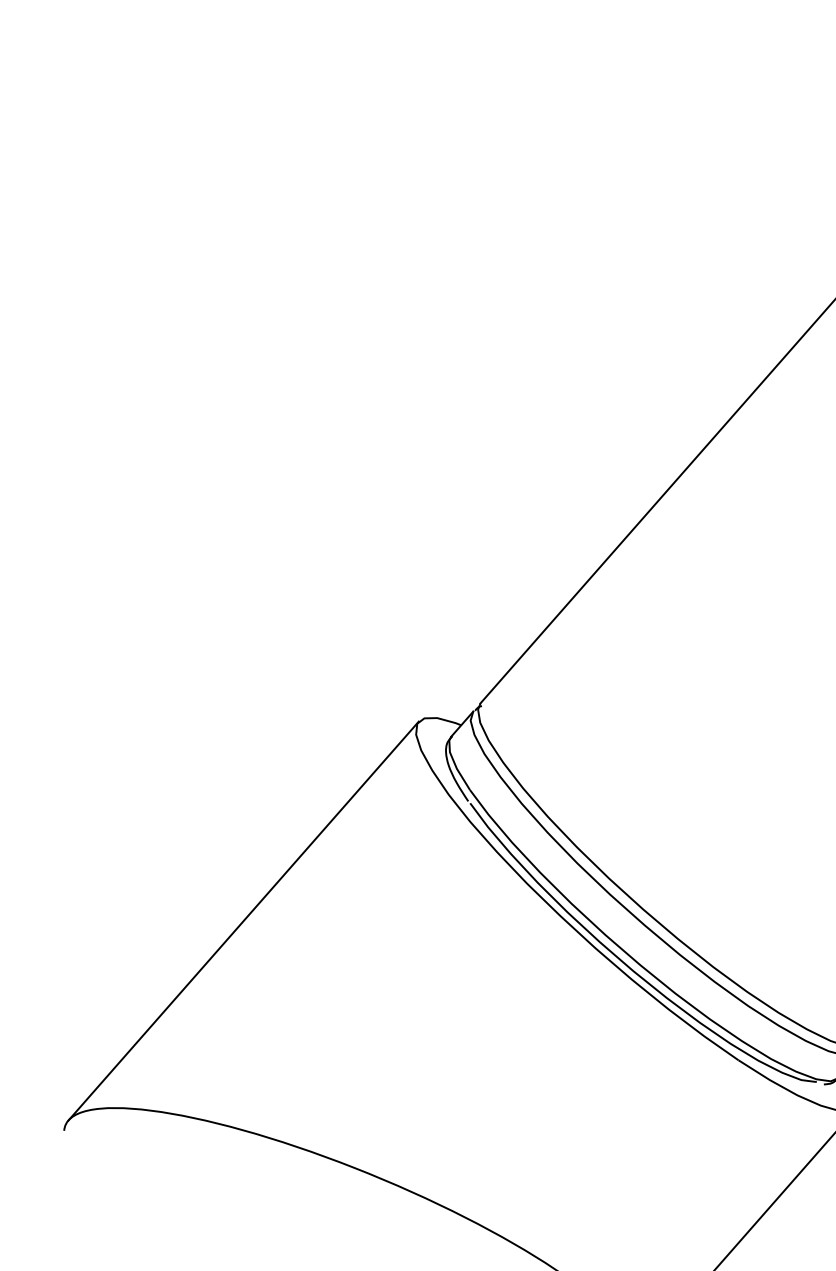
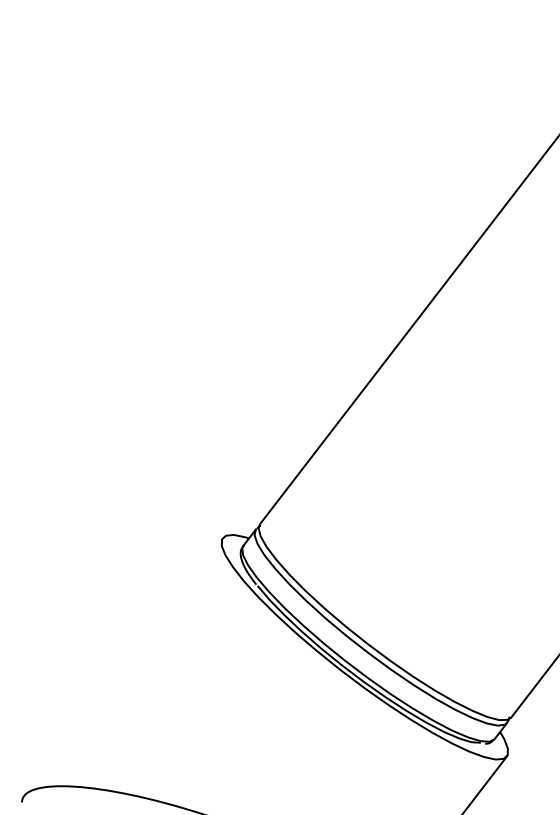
line: (243, 920) -> (123, 666), removed

